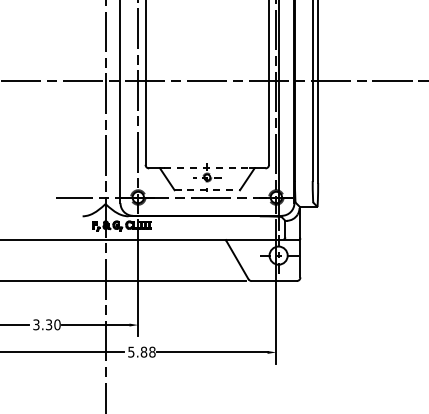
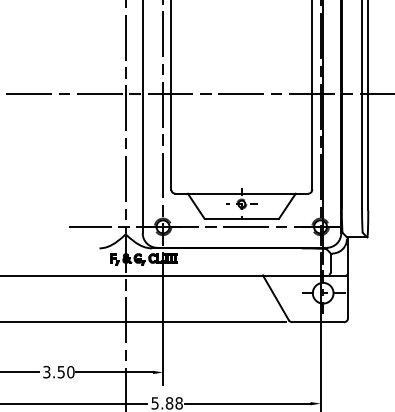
line: (207, 168) -> (242, 193), dashed -> solid
line: (207, 190) -> (242, 218), dashed -> solid
text: (49, 324) -> (61, 371), 3.30 -> 3.50

